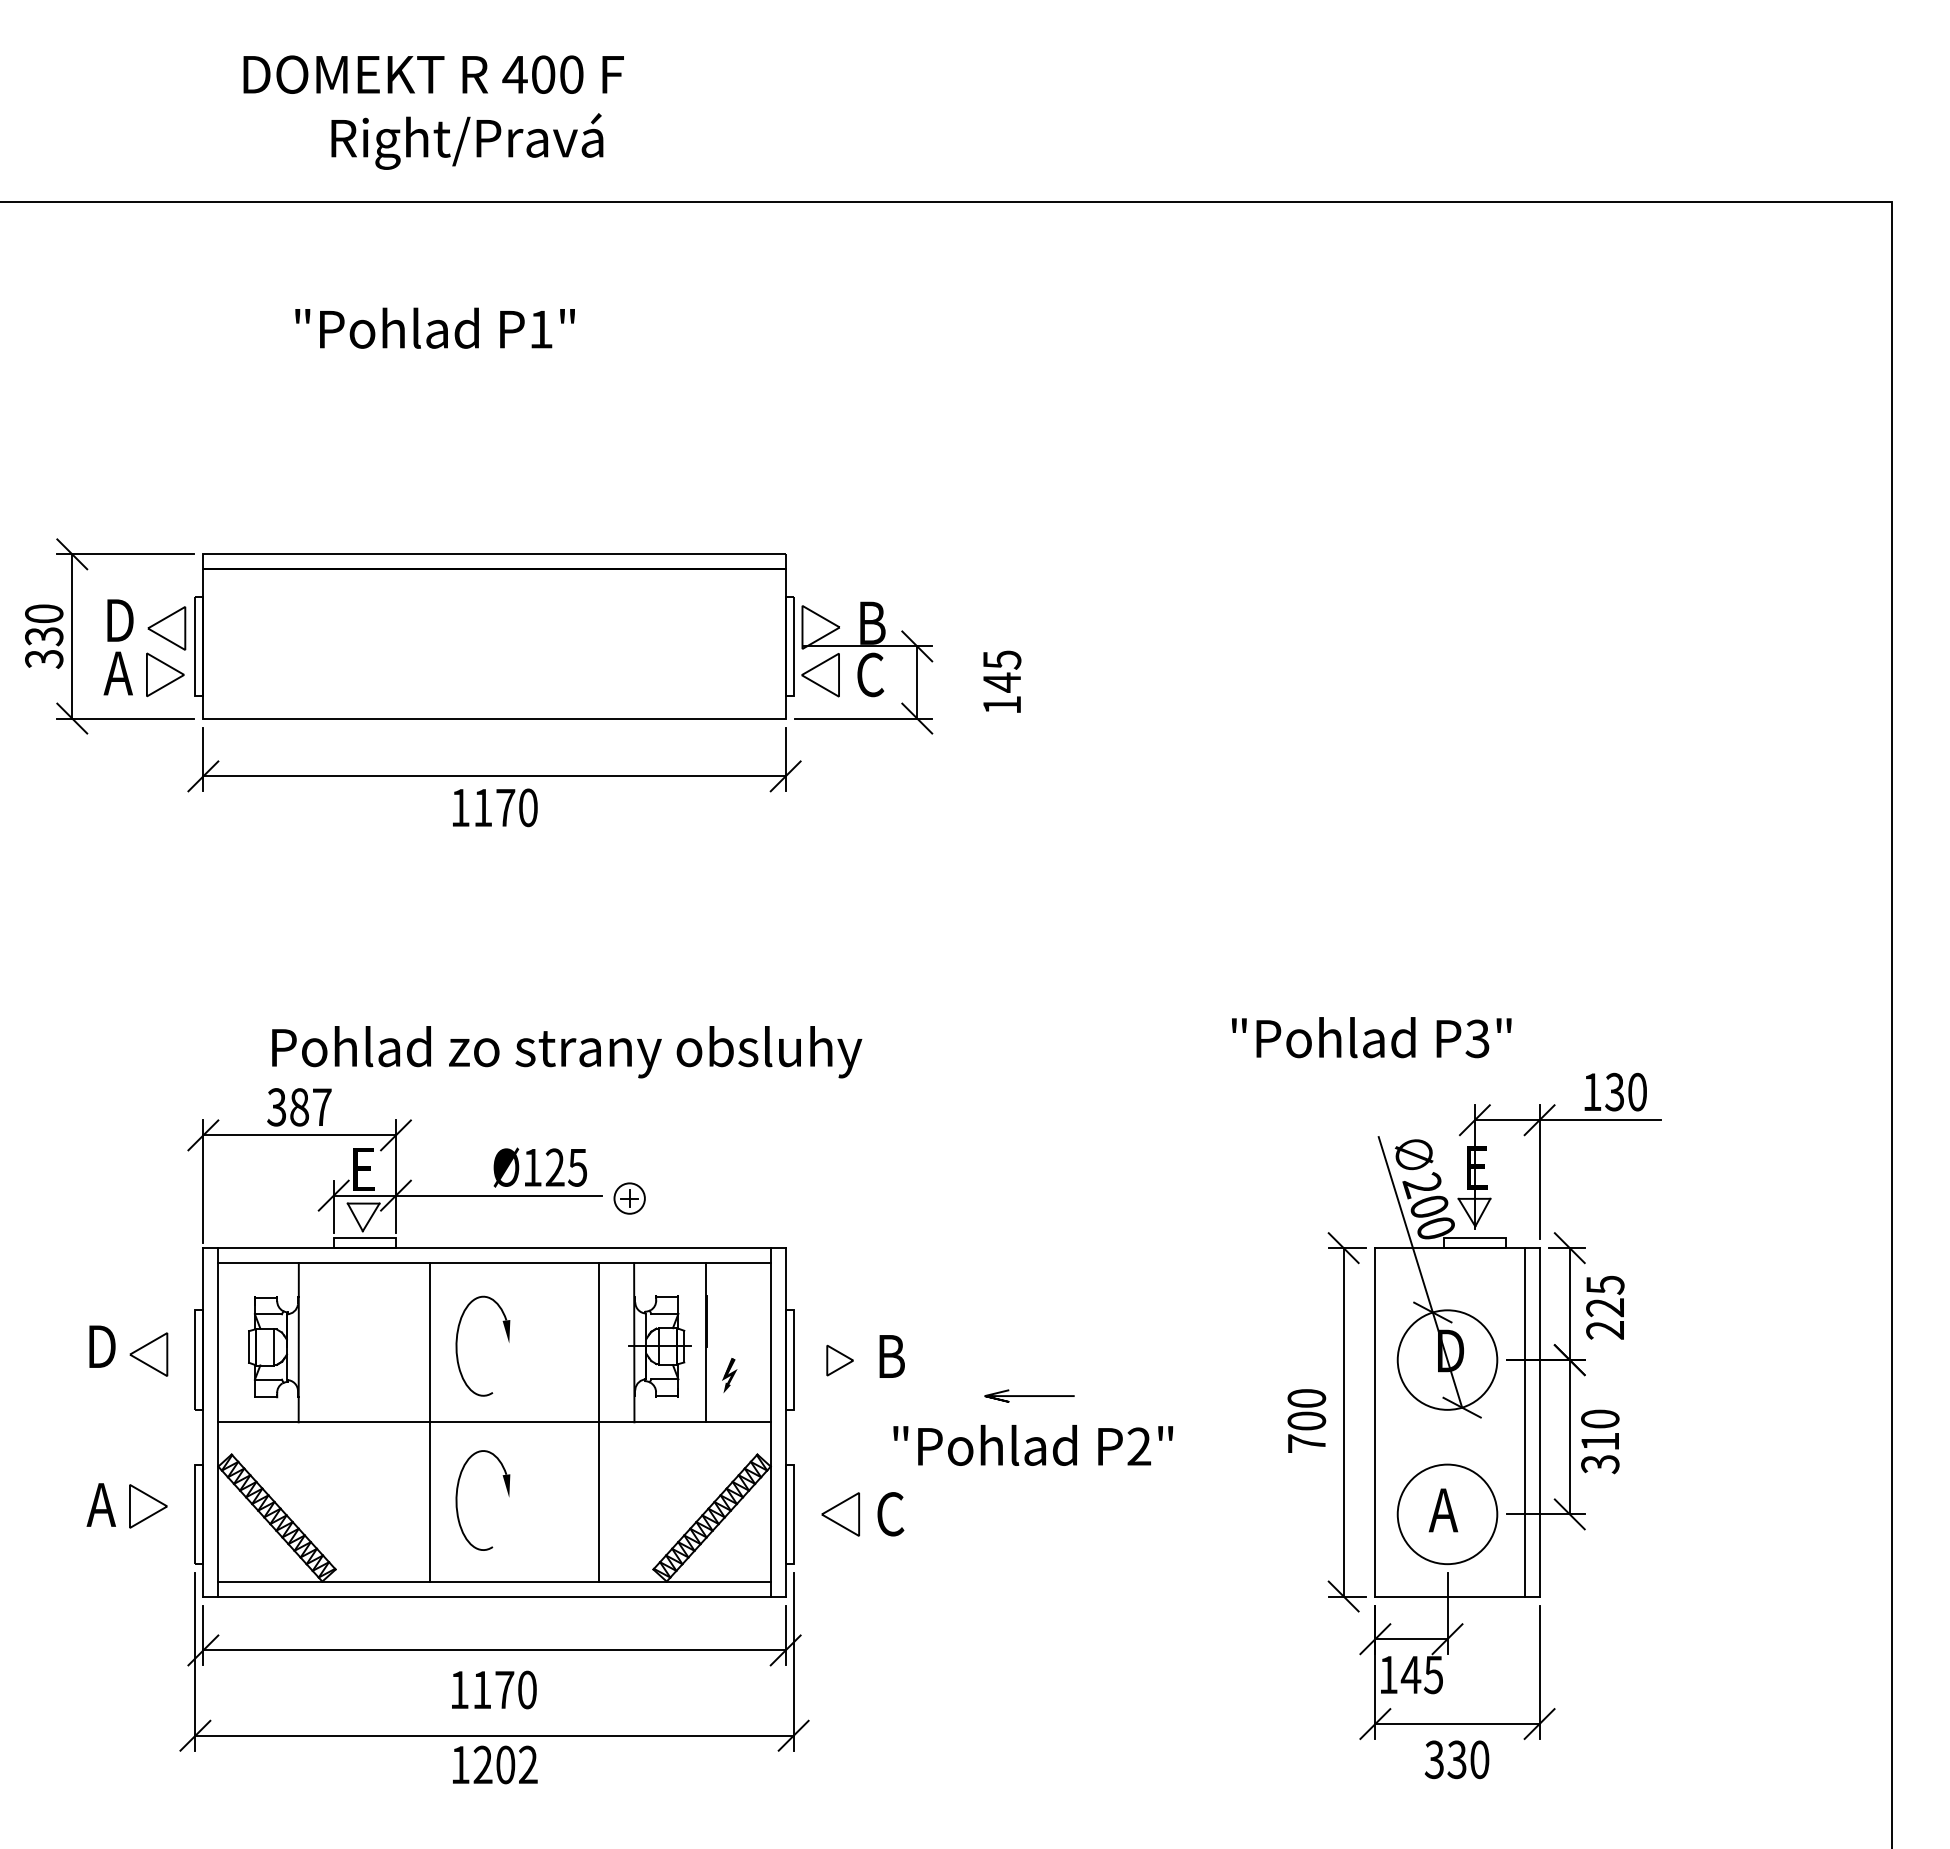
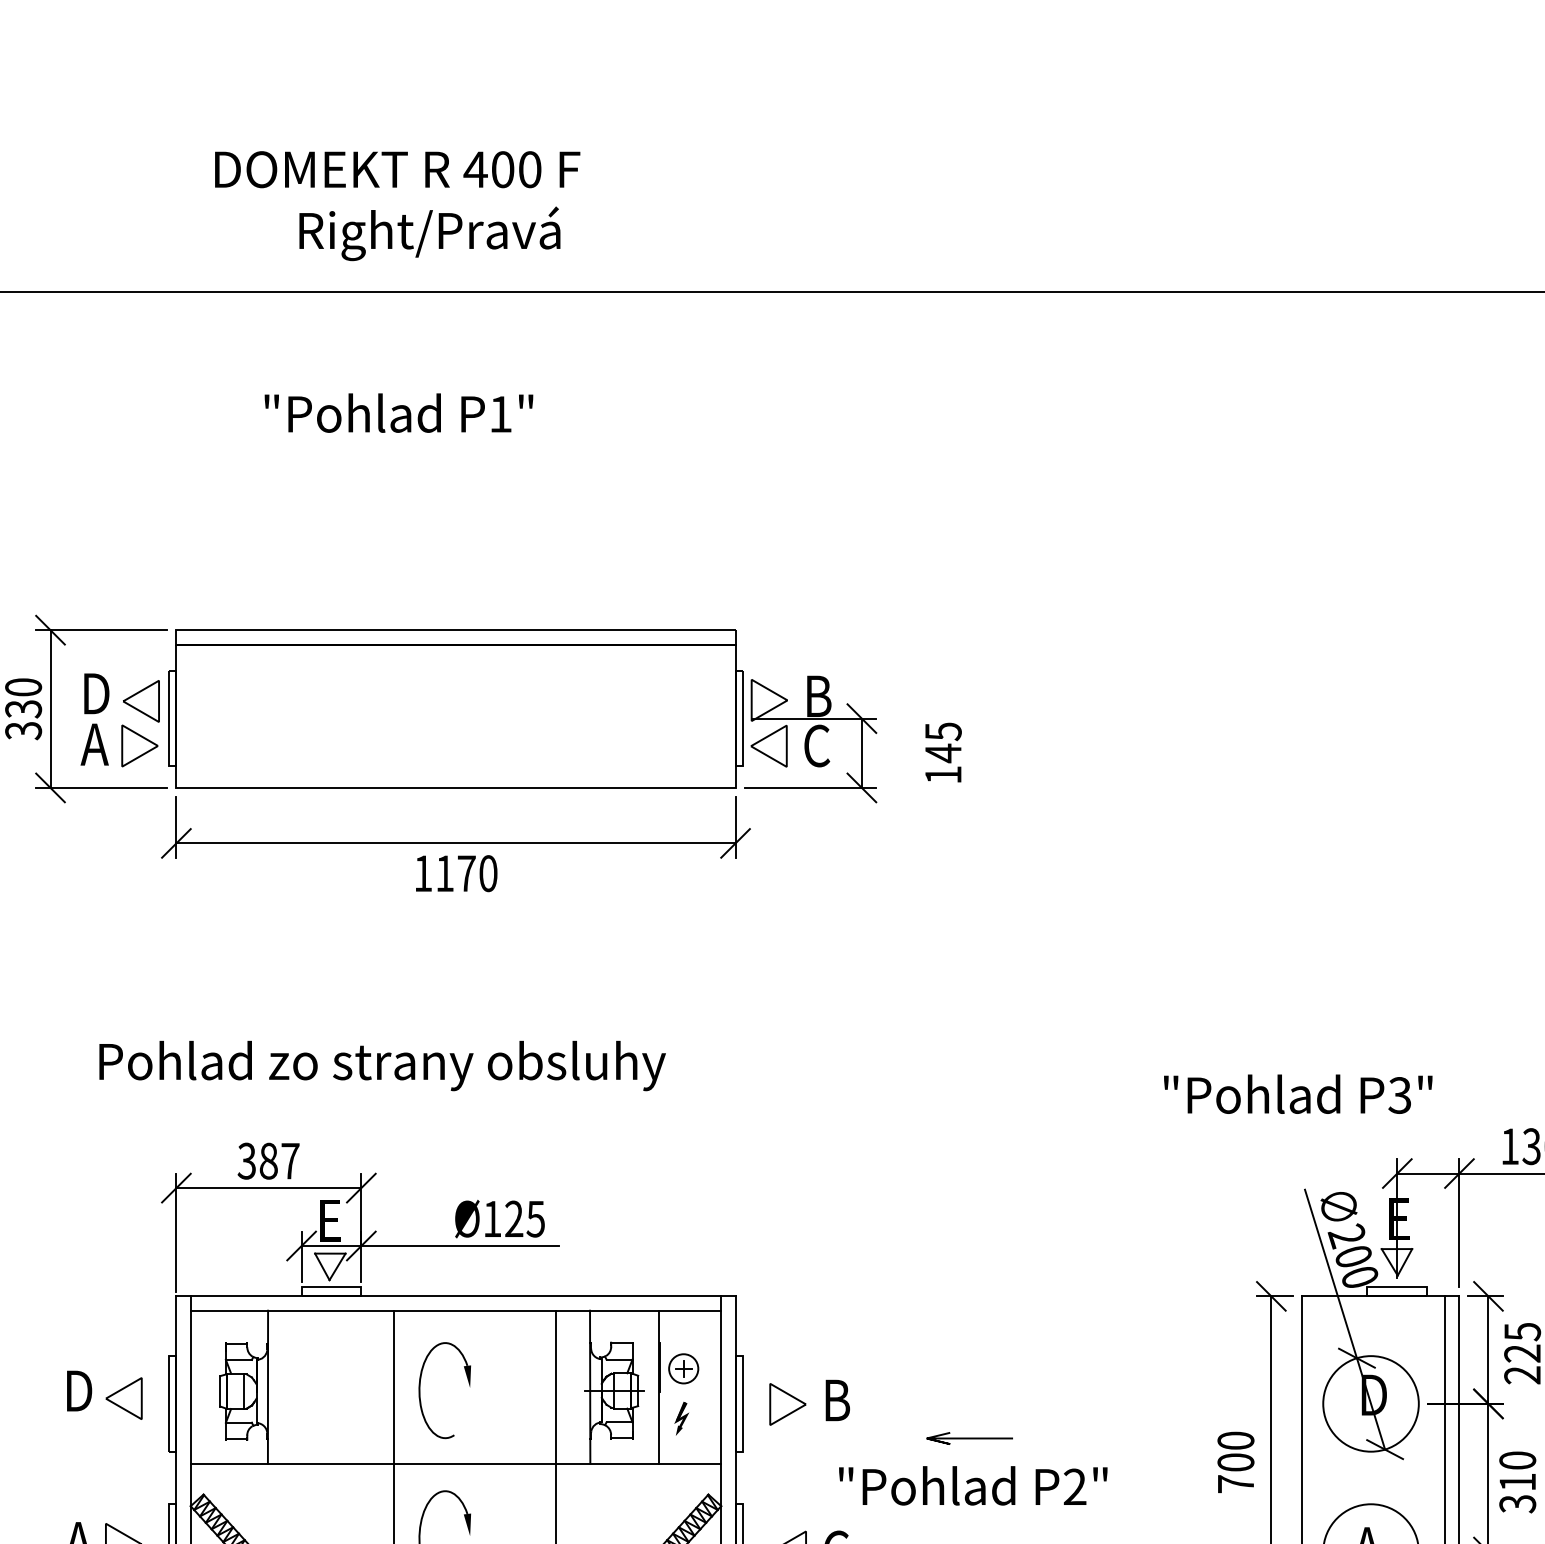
text: (567, 1052) -> (382, 1066), moved
part: (629, 1198) -> (683, 1368), moved
part: (839, 1360) -> (787, 1404), size x1.43

